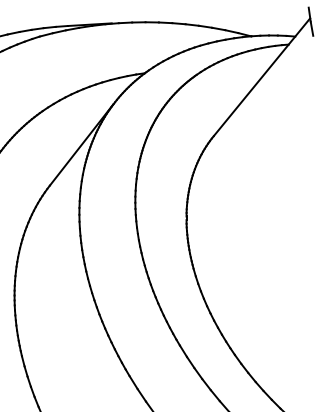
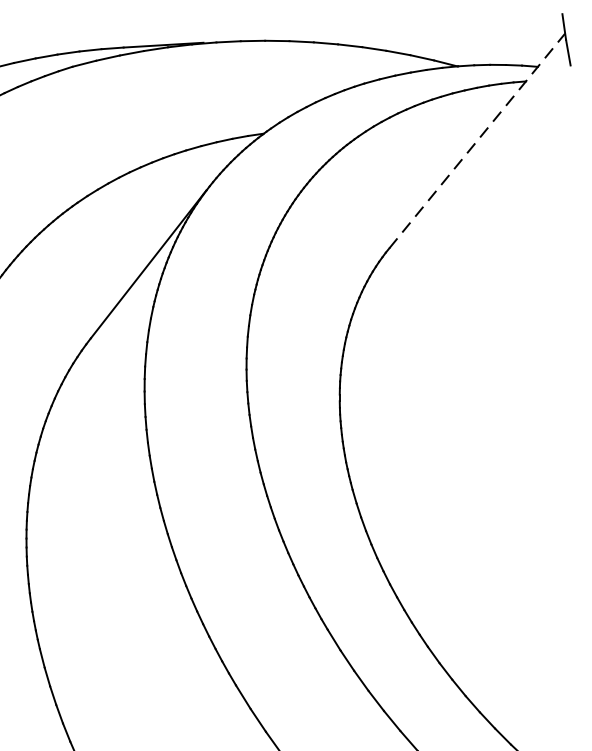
line: (262, 76) -> (478, 139), solid -> dashed

